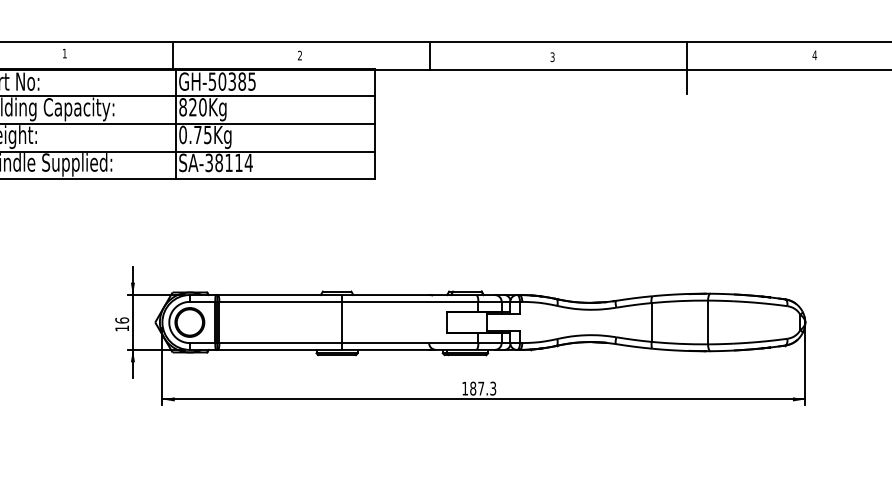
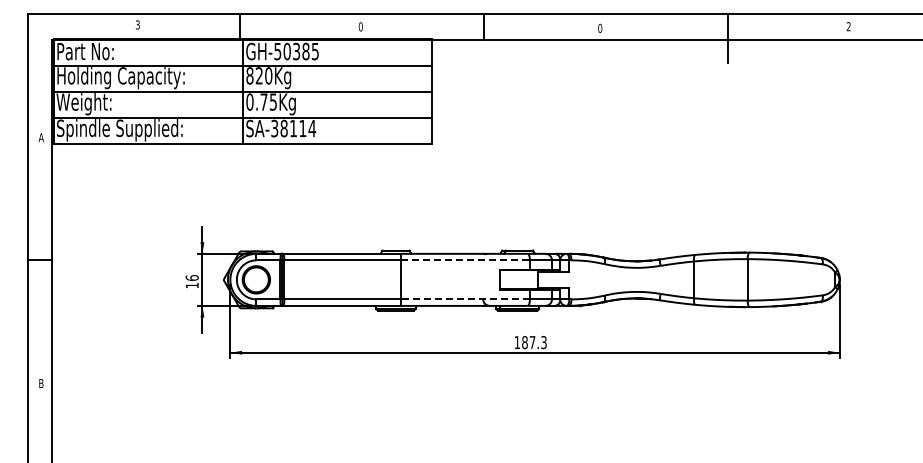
text: (64, 53) -> (137, 24), 1 -> 3
text: (299, 55) -> (360, 26), 2 -> 0
text: (814, 55) -> (848, 26), 4 -> 2
text: (552, 56) -> (600, 27), 3 -> 0
line: (410, 302) -> (465, 260), solid -> dashed
line: (409, 343) -> (464, 299), solid -> dashed

